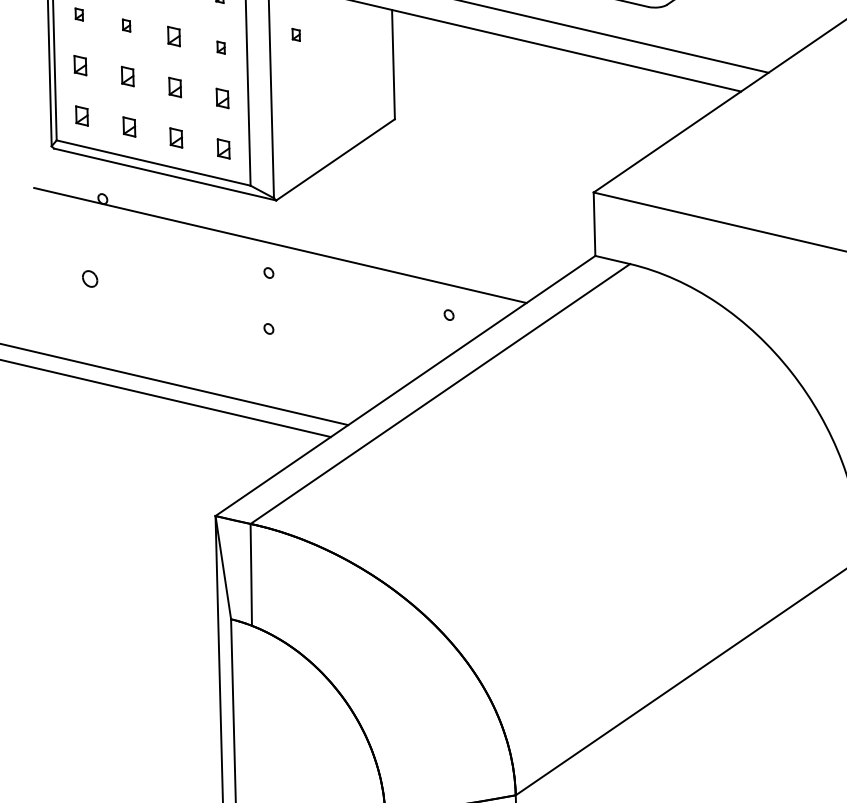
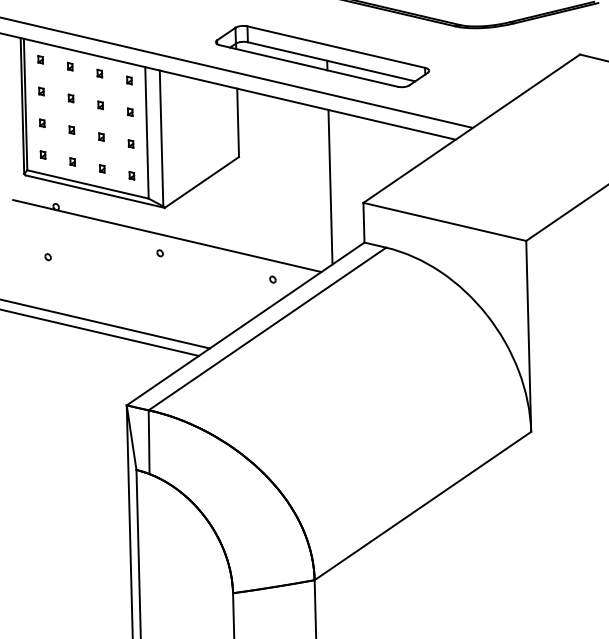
part: (296, 33) -> (177, 103), removed
part: (173, 36) -> (100, 105), size x0.62
part: (80, 64) -> (42, 122), size x0.62
part: (127, 75) -> (71, 129), size x0.62
part: (175, 86) -> (101, 136), size x0.62
part: (221, 97) -> (130, 143), size x0.62
part: (80, 115) -> (42, 154), size x0.62
part: (128, 126) -> (72, 161), size x0.62
part: (176, 137) -> (102, 168), size x0.62
part: (223, 148) -> (131, 175), size x0.62
line: (541, 166) -> (330, 186), added
part: (88, 279) -> (47, 257), size x0.62
part: (267, 329) -> (159, 288), removed

